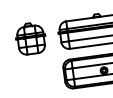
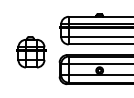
part: (31, 38) -> (31, 52), moved

